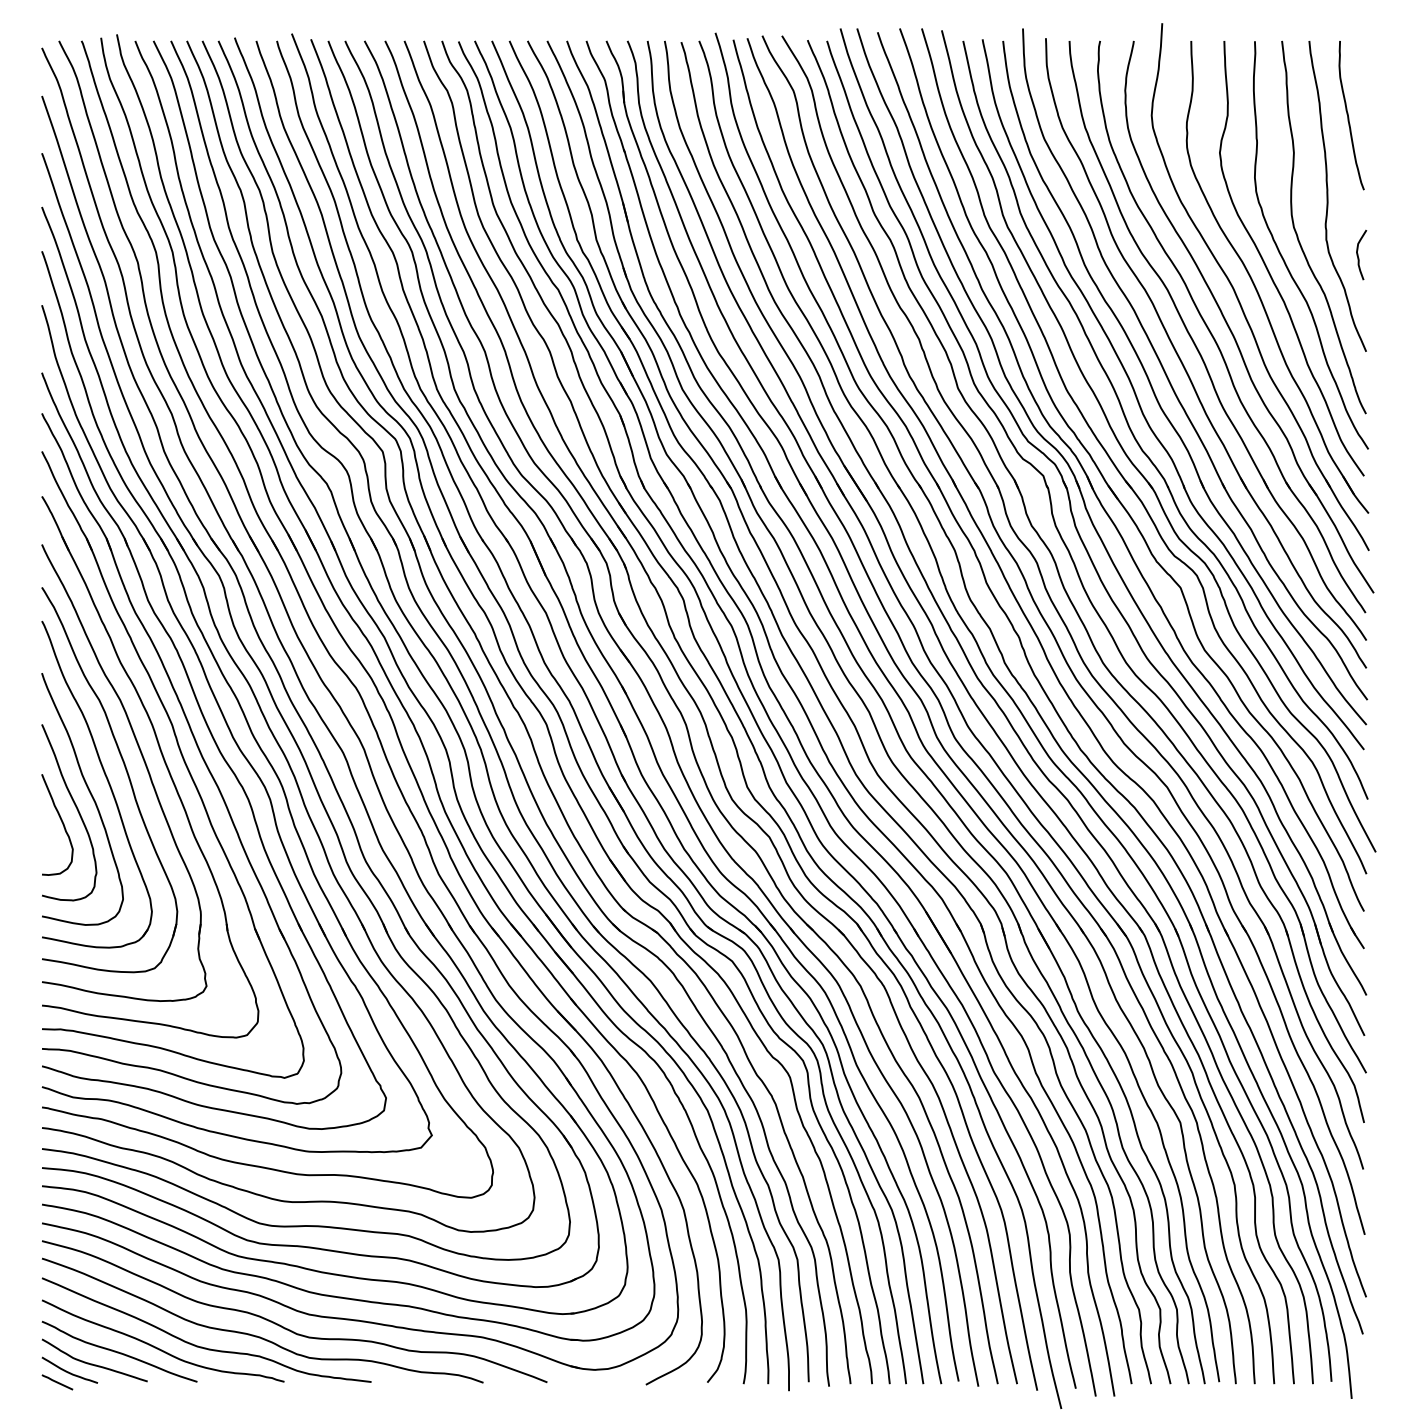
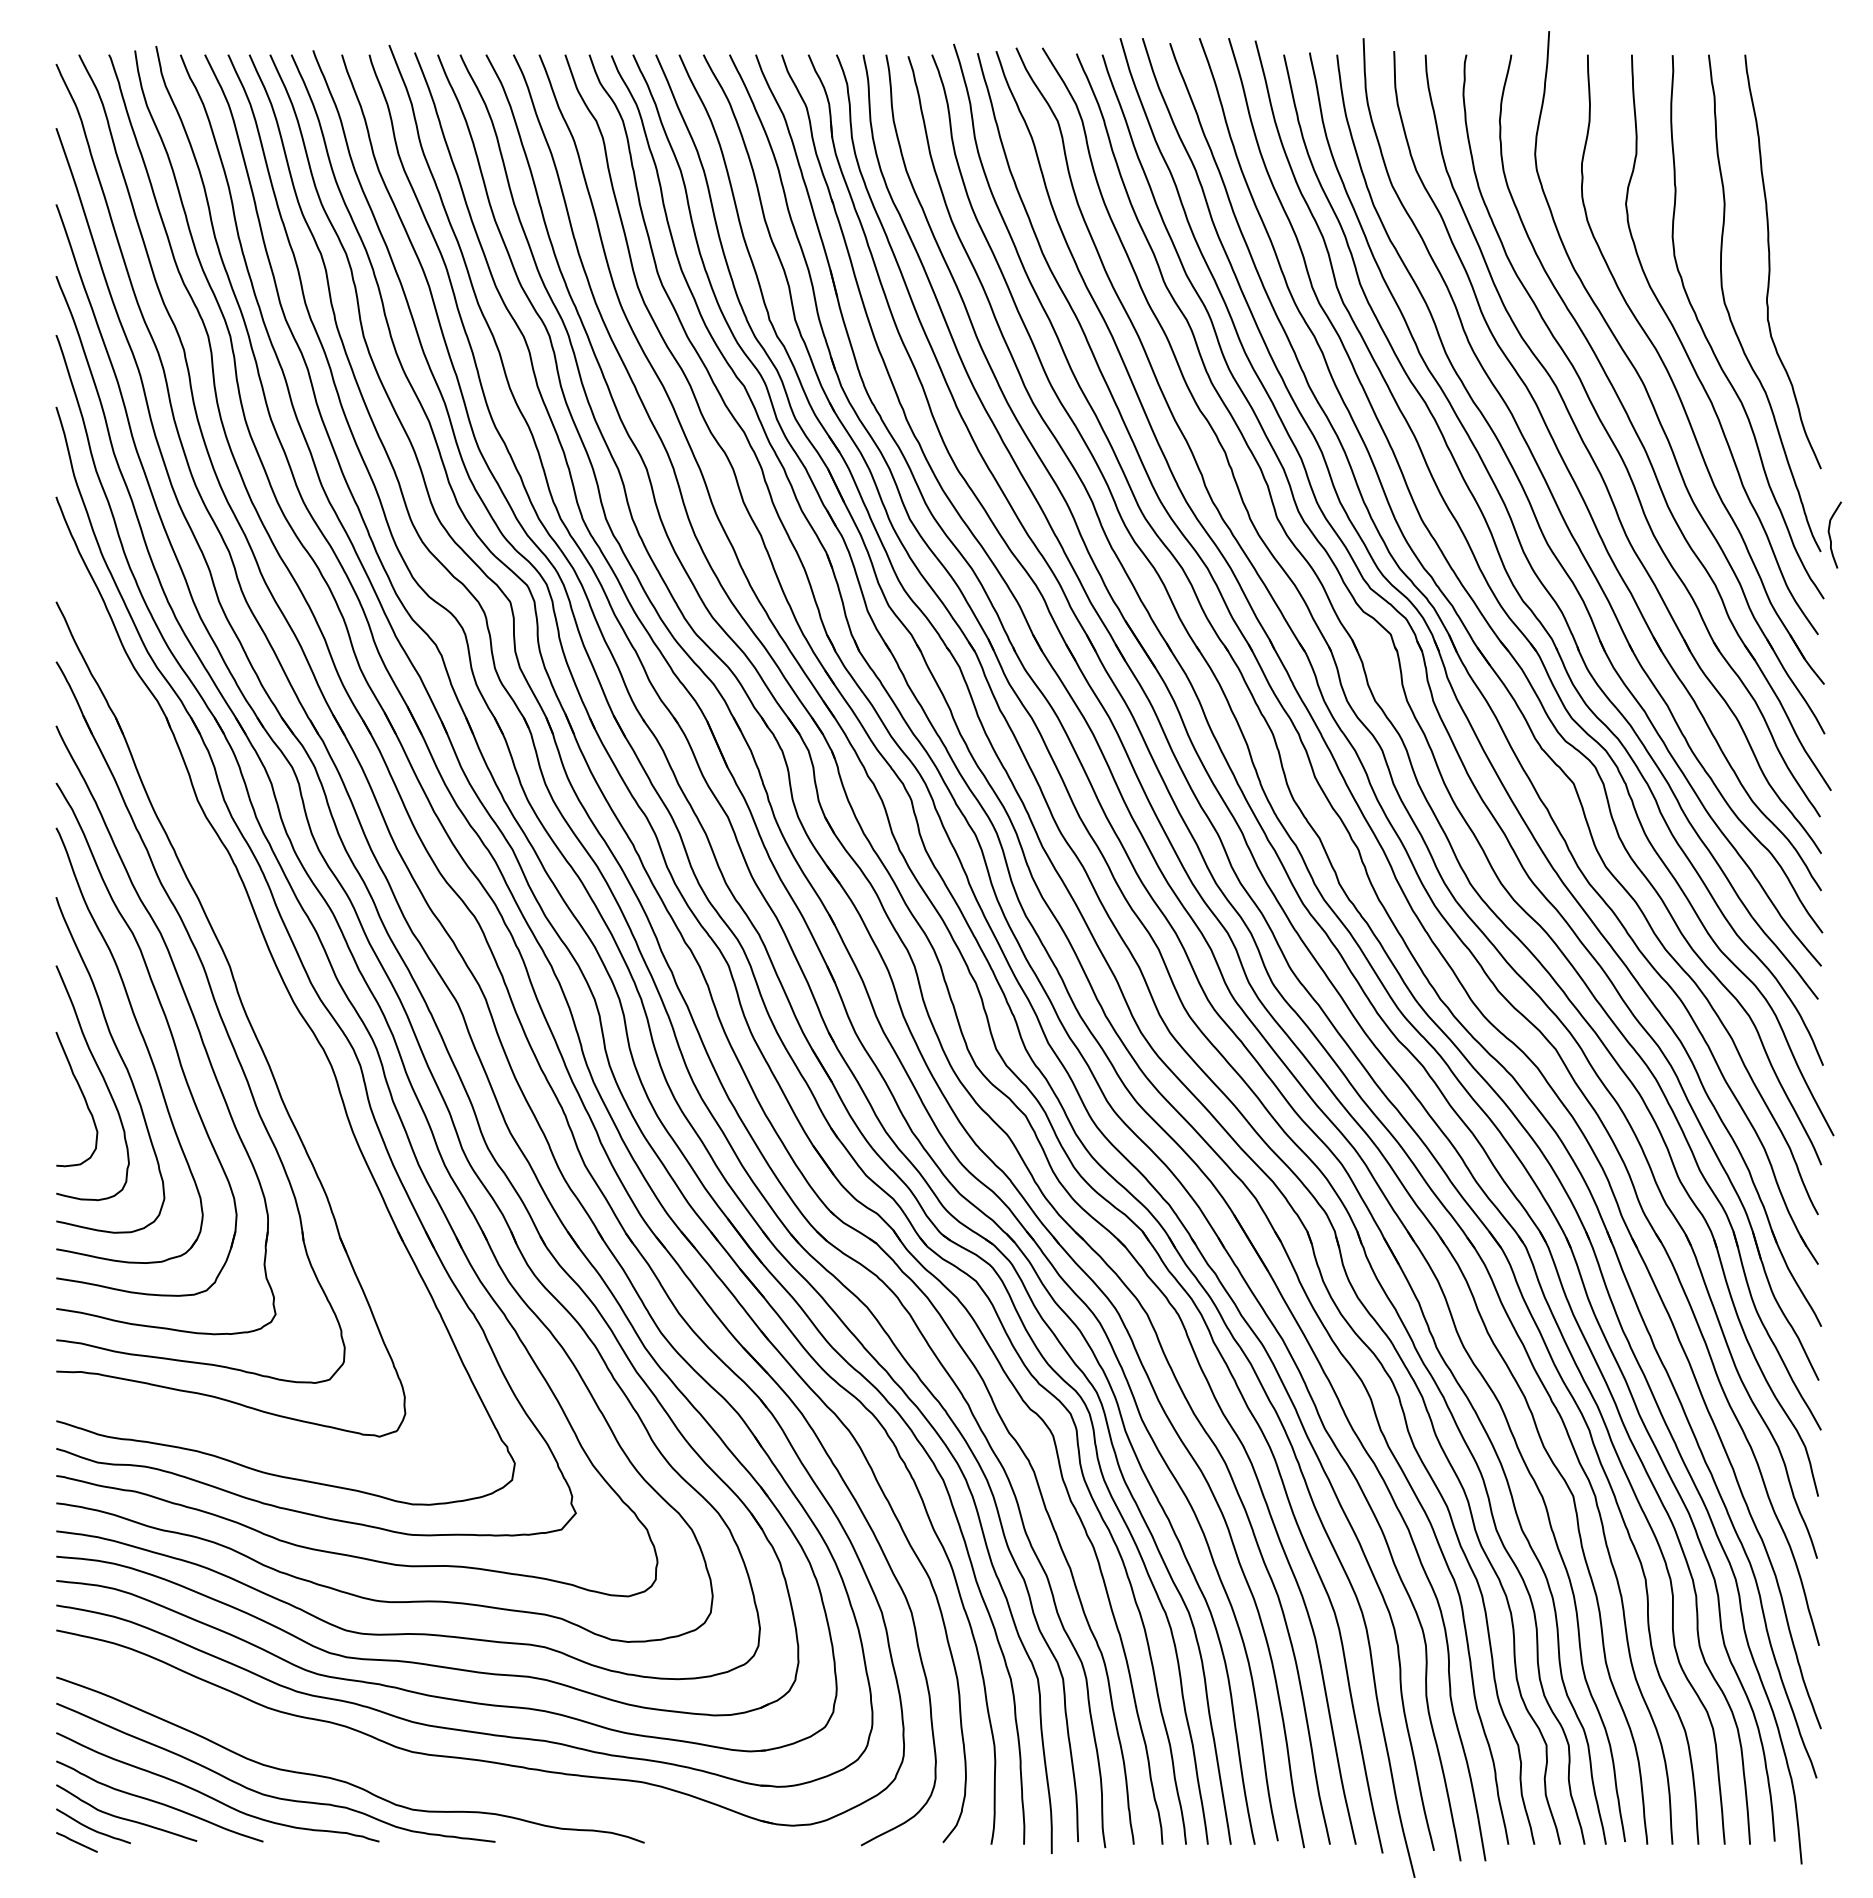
curve: (1348, 115) -> (1797, 153), removed
curve: (1358, 254) -> (1830, 534), moved
part: (201, 756) -> (268, 1008), removed
curve: (287, 1328) -> (383, 1770), removed

